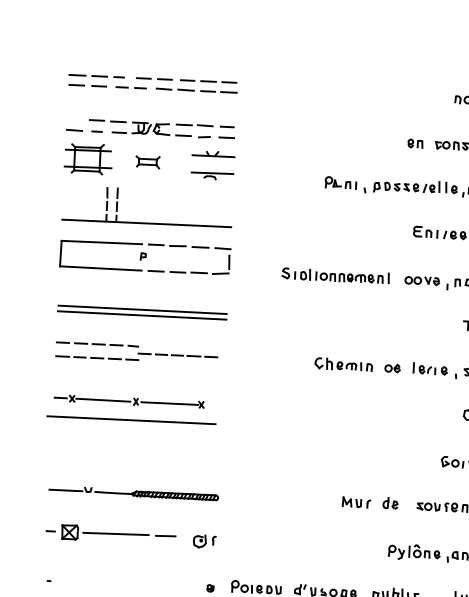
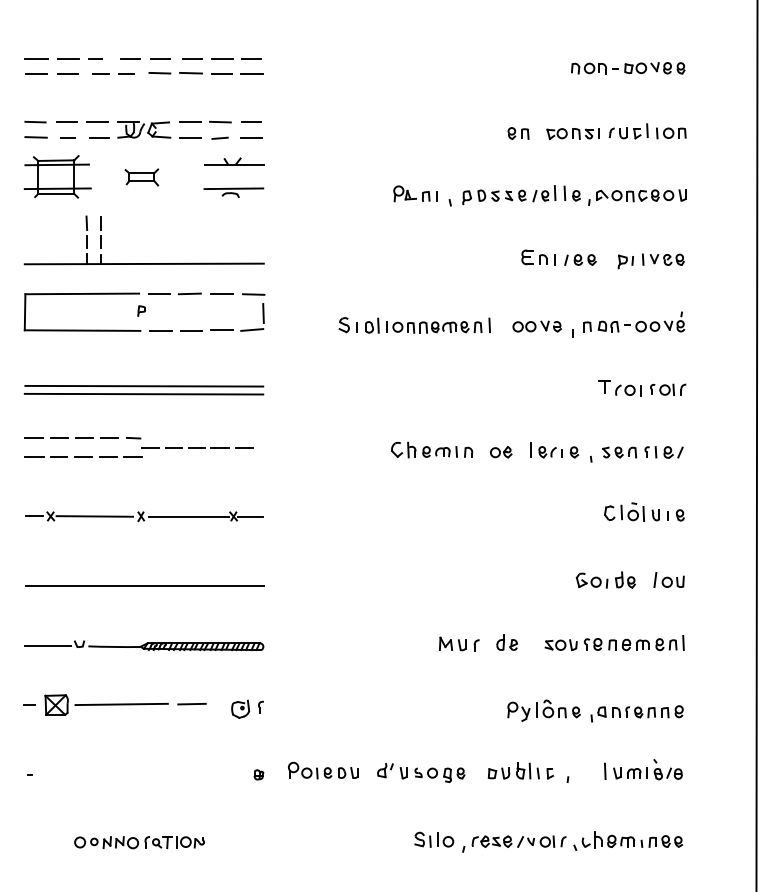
line: (74, 119) -> (35, 121), added
line: (213, 405) -> (250, 516), added
line: (131, 419) -> (144, 585), moved

